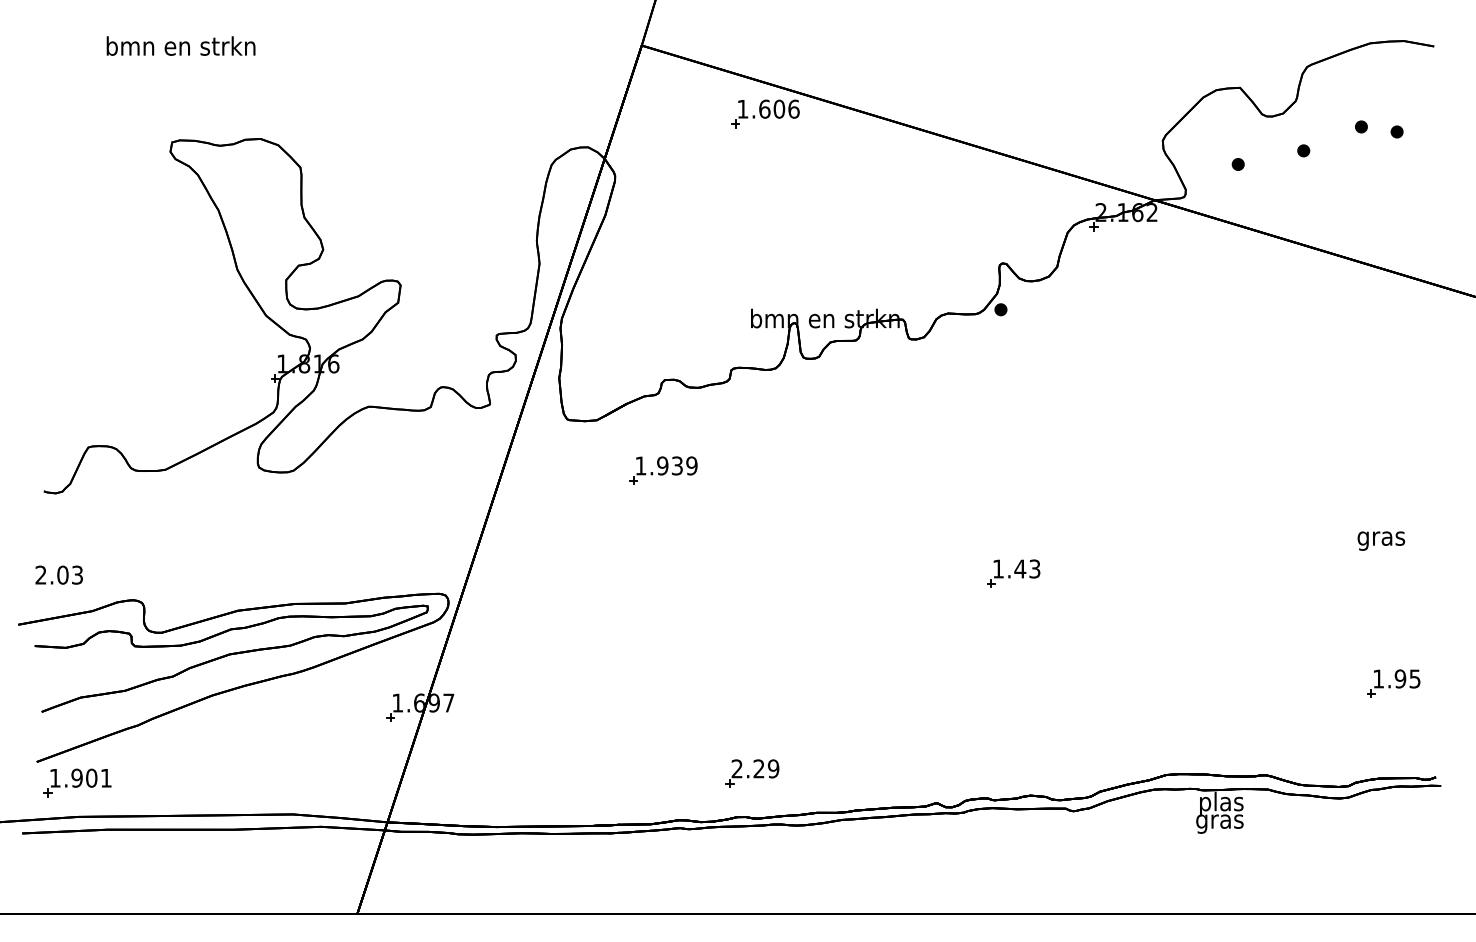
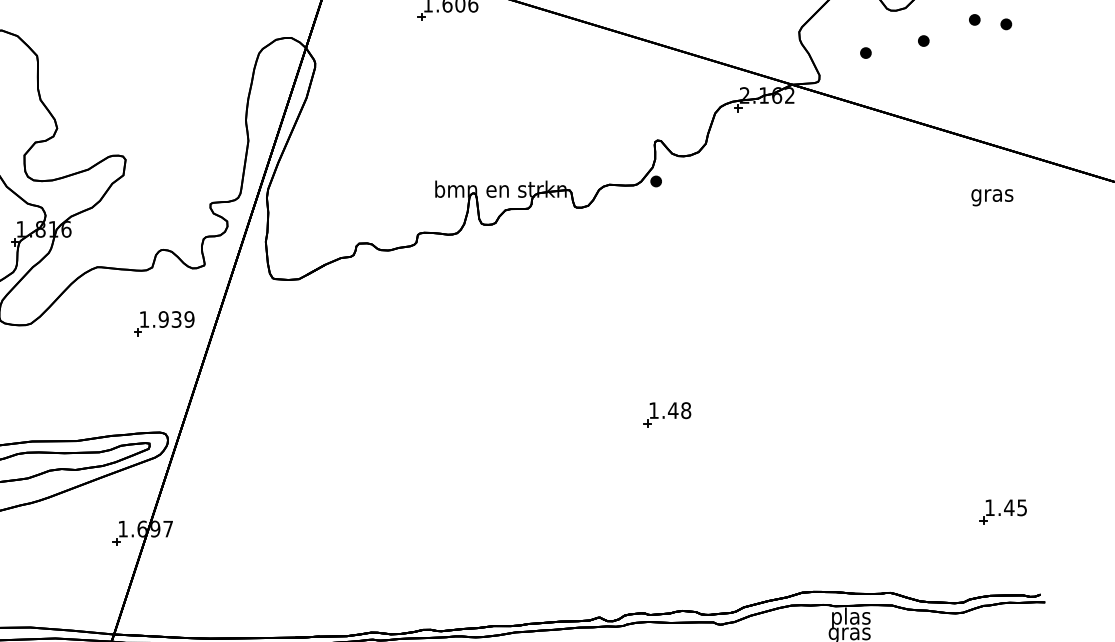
part: (663, 470) -> (164, 323), moved
text: (1381, 540) -> (992, 197), moved
text: (1034, 568) -> (685, 410), 1.43 -> 1.48
text: (1400, 678) -> (1009, 507), 1.95 -> 1.45
part: (752, 773) -> (436, 591), removed

